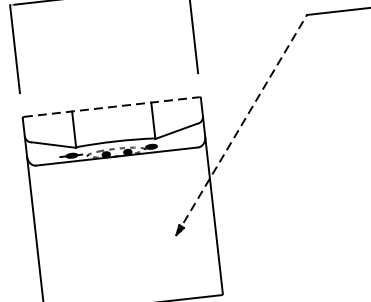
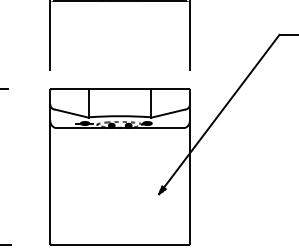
line: (112, 107) -> (120, 89), dashed -> solid
line: (241, 125) -> (219, 114), dashed -> solid

